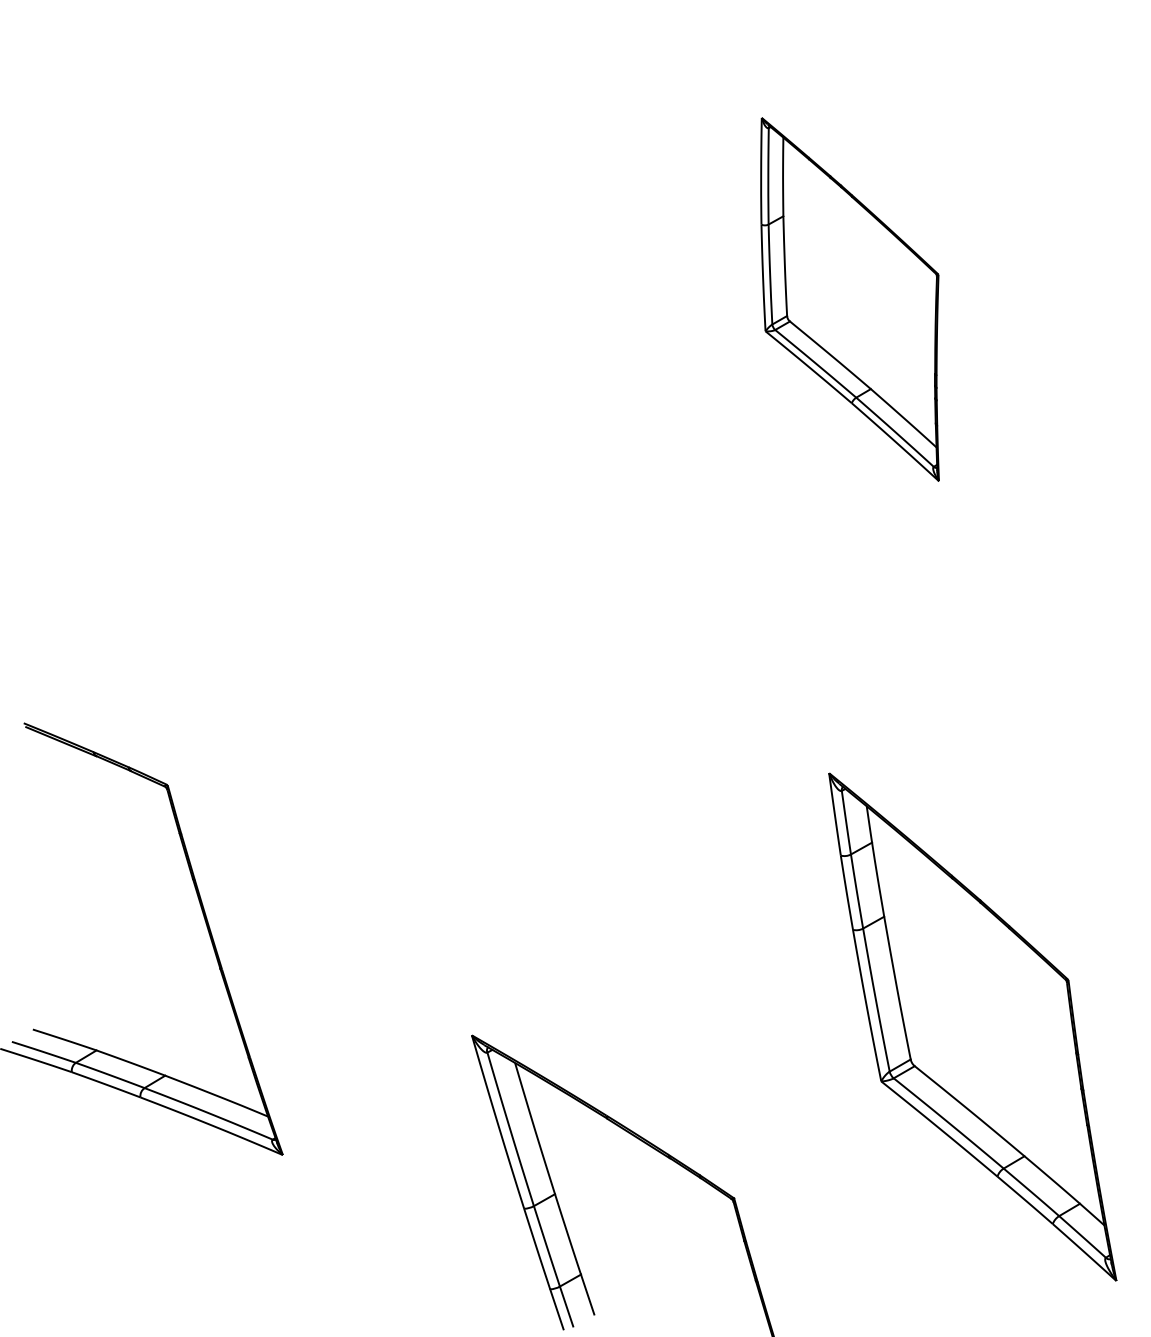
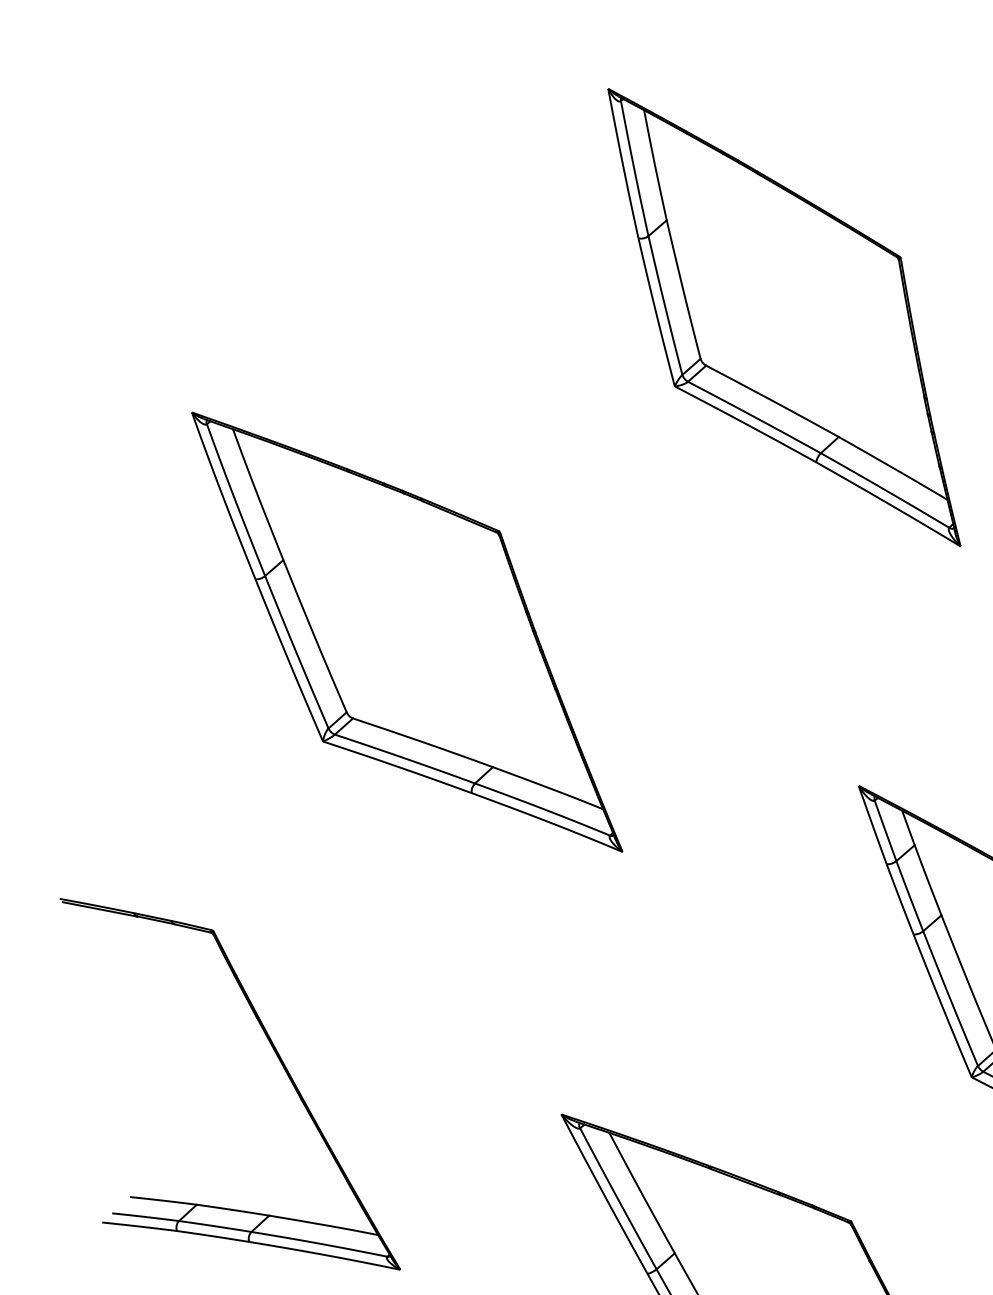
part: (849, 299) -> (783, 317), size x1.43
part: (417, 531) -> (406, 631), added

